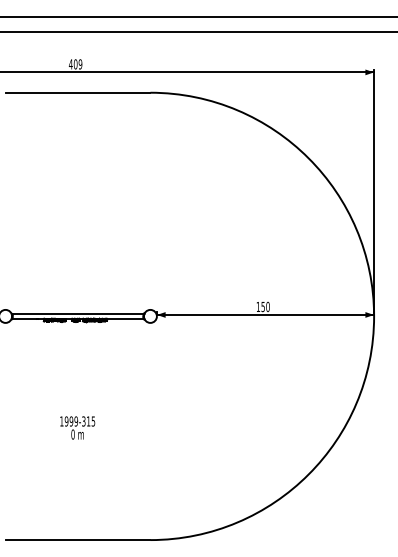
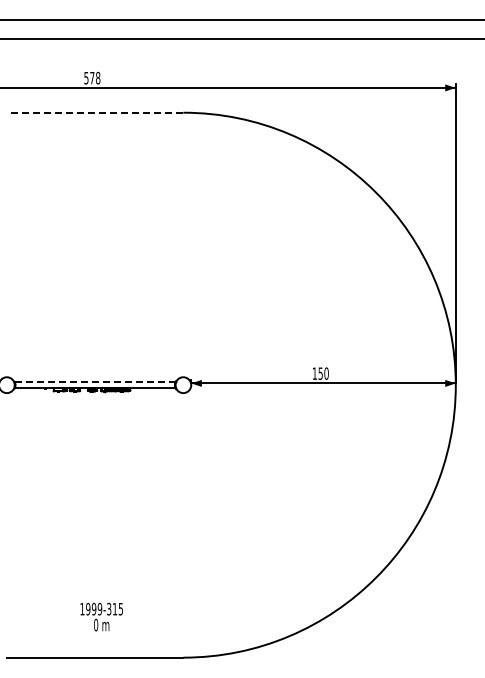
text: (75, 63) -> (92, 77), 409 -> 578
line: (77, 92) -> (94, 112), solid -> dashed
line: (77, 314) -> (94, 382), solid -> dashed
text: (77, 427) -> (101, 616), moved

